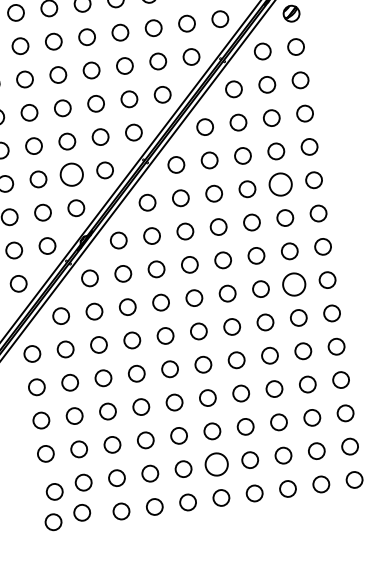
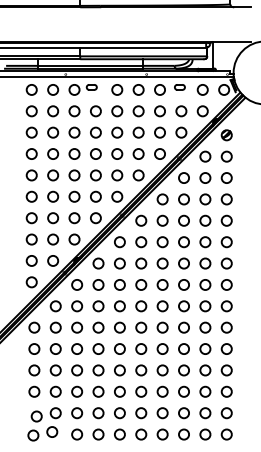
circle: (71, 175) -> (74, 218), size x0.71
circle: (280, 185) -> (205, 242), size x0.71
circle: (294, 284) -> (205, 306), size x0.71
circle: (217, 465) -> (141, 413), size x0.71

